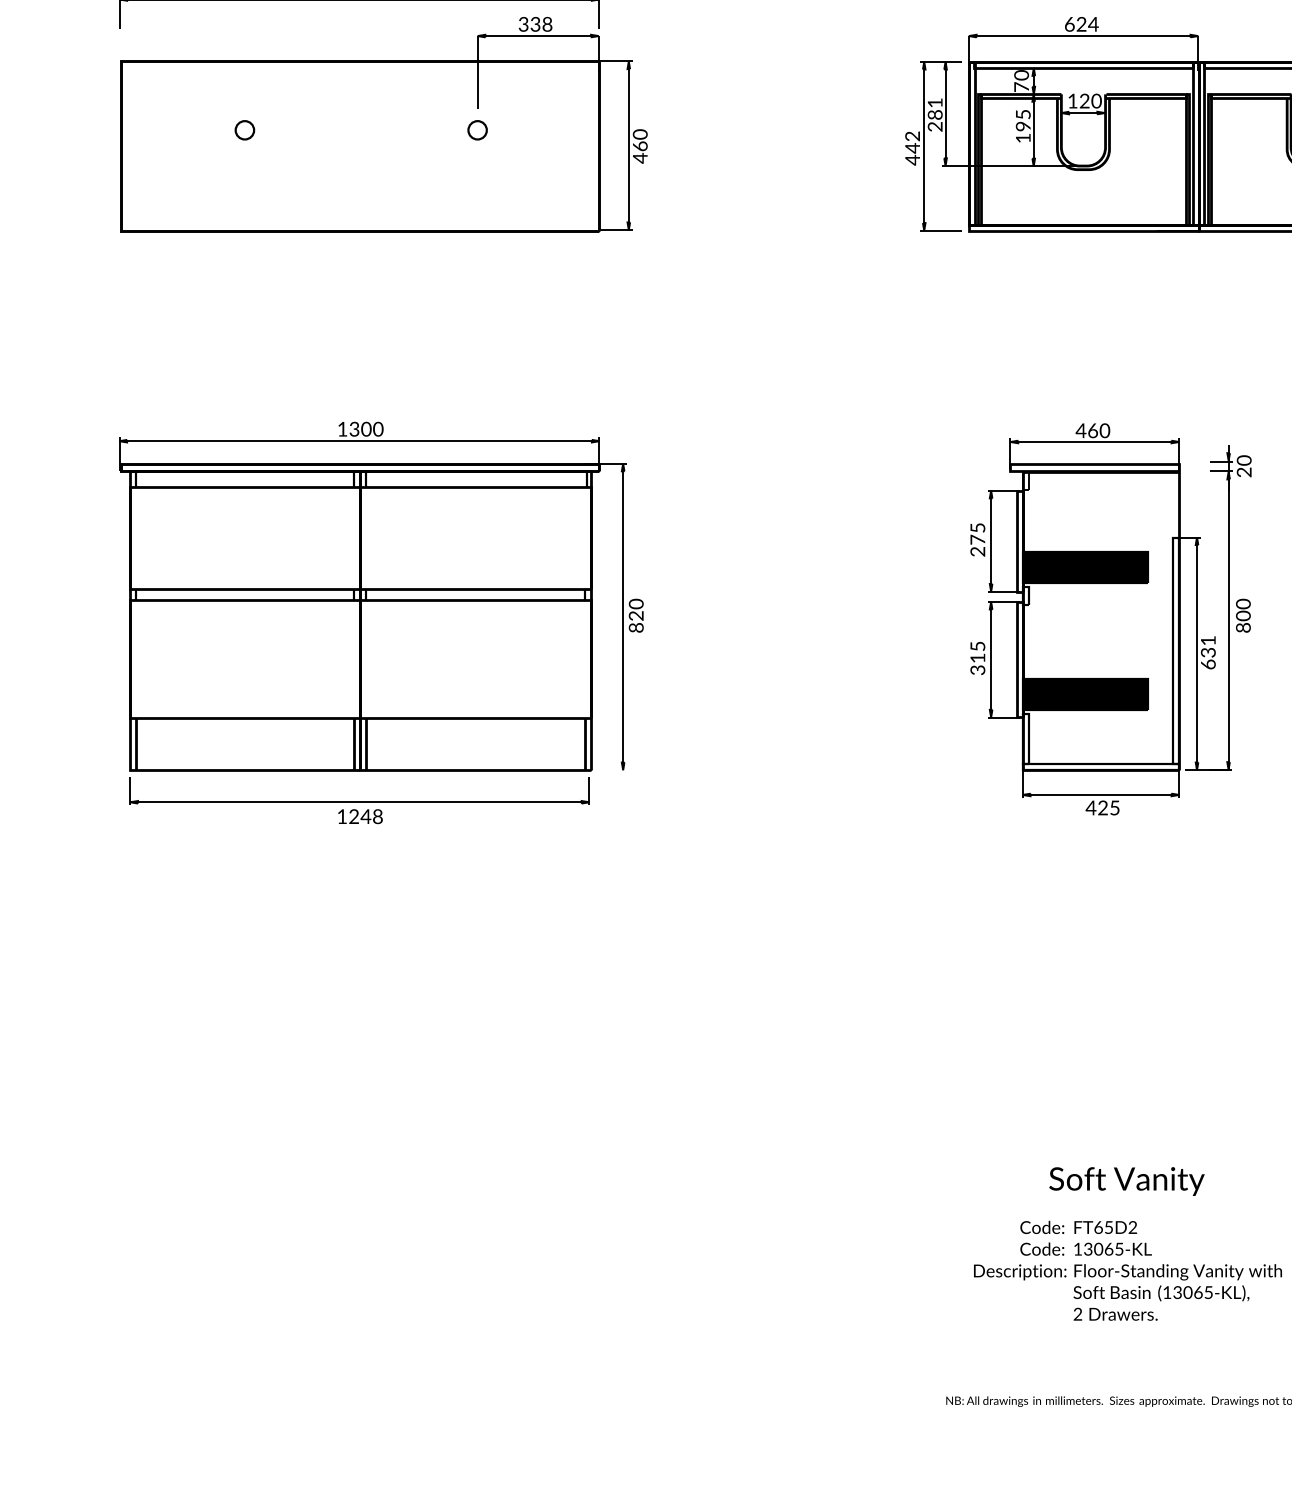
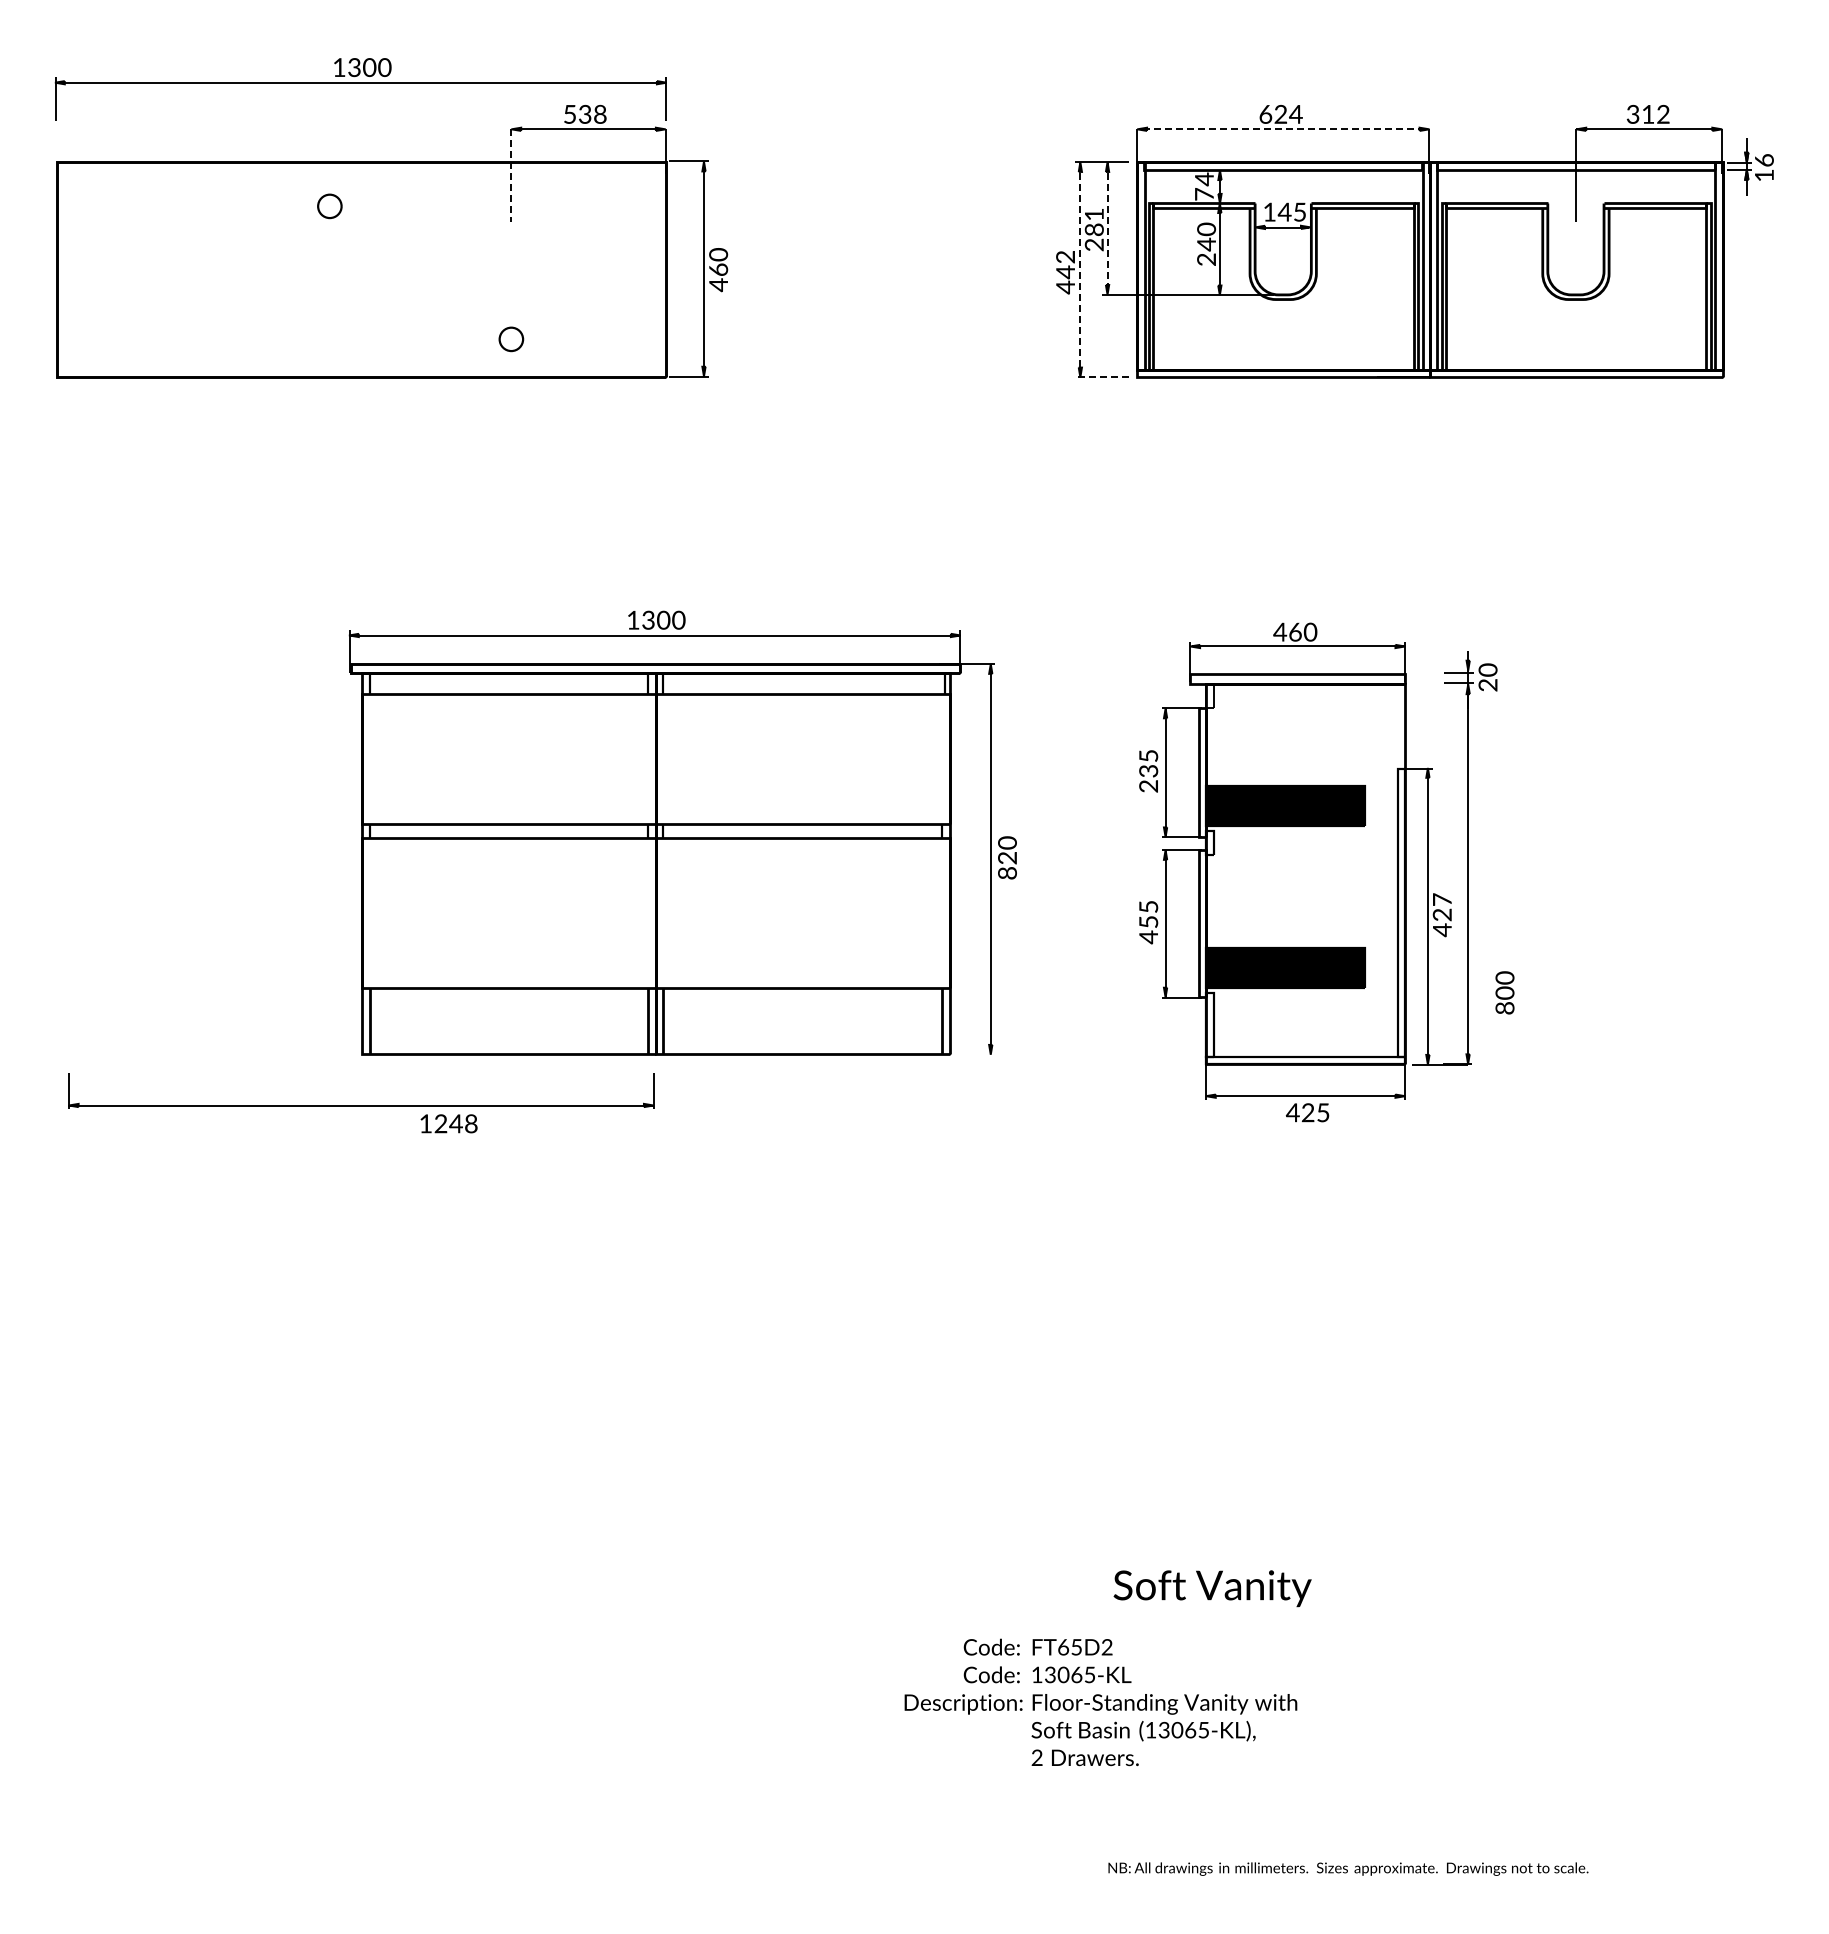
text: (523, 23) -> (569, 113), 338 -> 538
line: (1083, 36) -> (1283, 129), solid -> dashed
line: (477, 72) -> (511, 175), solid -> dashed
text: (1021, 75) -> (1204, 179), 70 -> 74
text: (1089, 100) -> (1291, 211), 120 -> 145
line: (945, 113) -> (1107, 227), solid -> dashed
text: (1023, 125) -> (1206, 243), 195 -> 240
part: (244, 130) -> (329, 206), moved
part: (477, 130) -> (511, 339), moved
line: (924, 142) -> (1080, 265), solid -> dashed
line: (941, 230) -> (1102, 377), solid -> dashed
text: (977, 539) -> (1148, 770), 275 -> 235
part: (381, 595) -> (682, 832), moved
text: (1243, 615) -> (1504, 992), moved
text: (1208, 653) -> (1442, 915), 631 -> 427
text: (977, 664) -> (1148, 930), 315 -> 455
text: (359, 816) -> (448, 1123), moved
text: (1126, 1181) -> (1212, 1588), moved
text: (1127, 1270) -> (1100, 1702), moved

